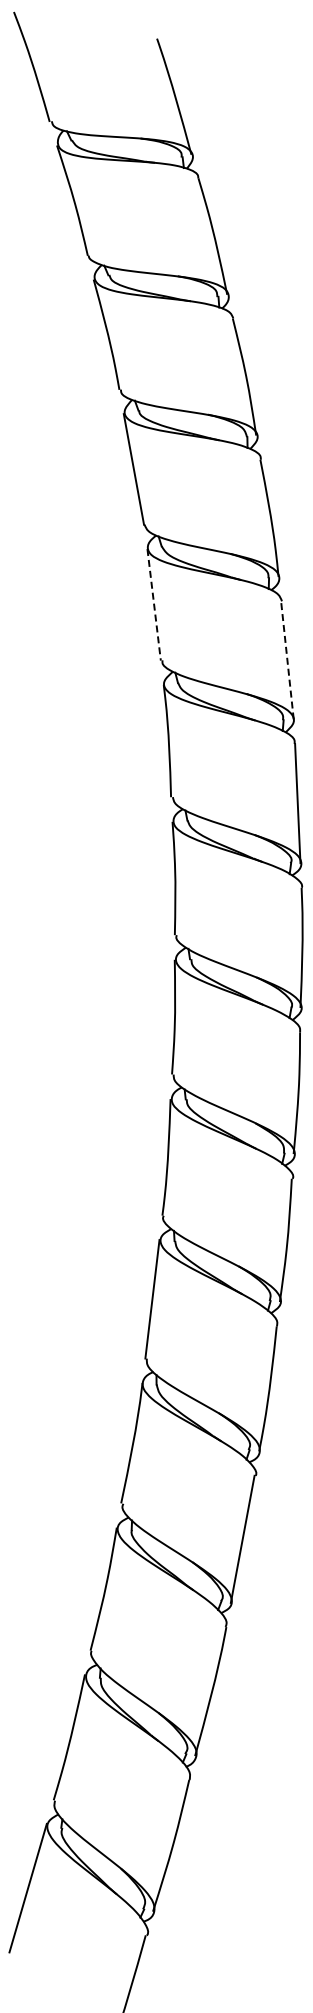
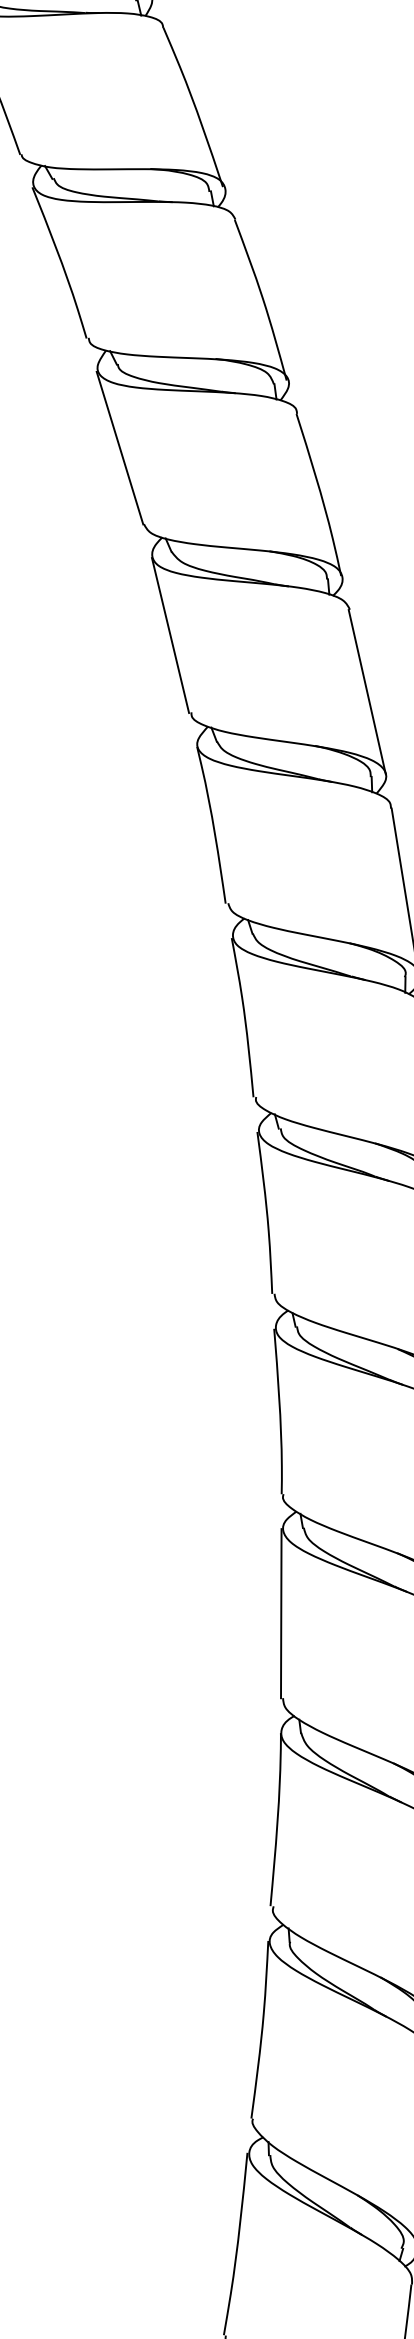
line: (154, 605) -> (171, 636), dashed -> solid
line: (287, 659) -> (367, 690), dashed -> solid

